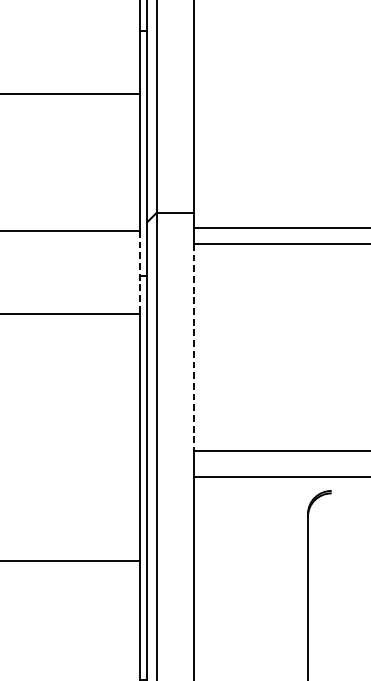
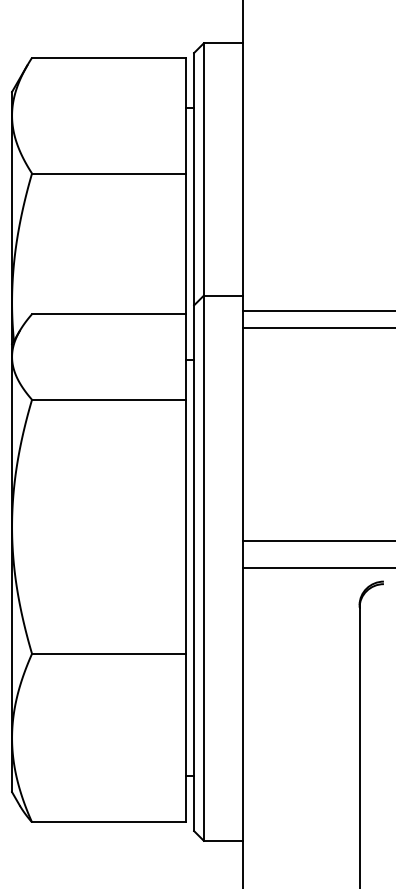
line: (139, 272) -> (186, 356), dashed -> solid
line: (194, 347) -> (242, 434), dashed -> solid

